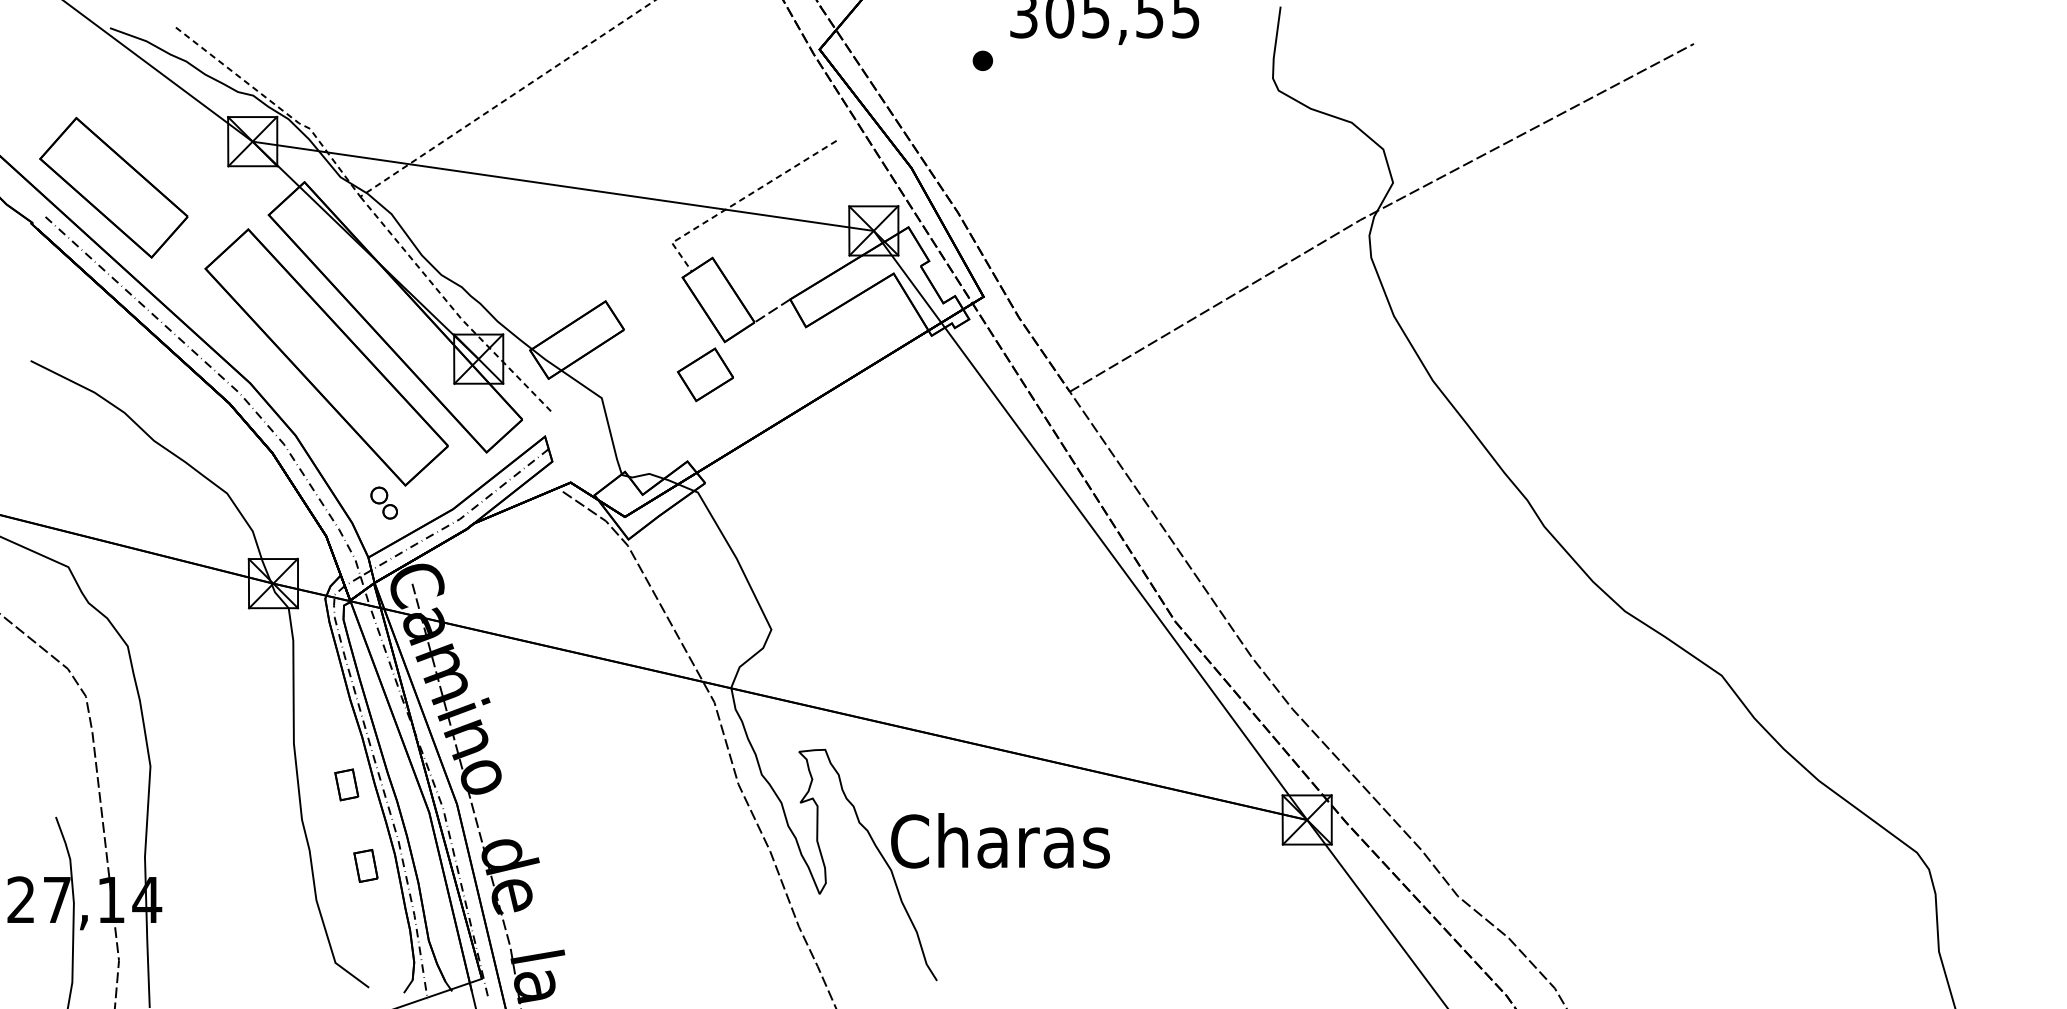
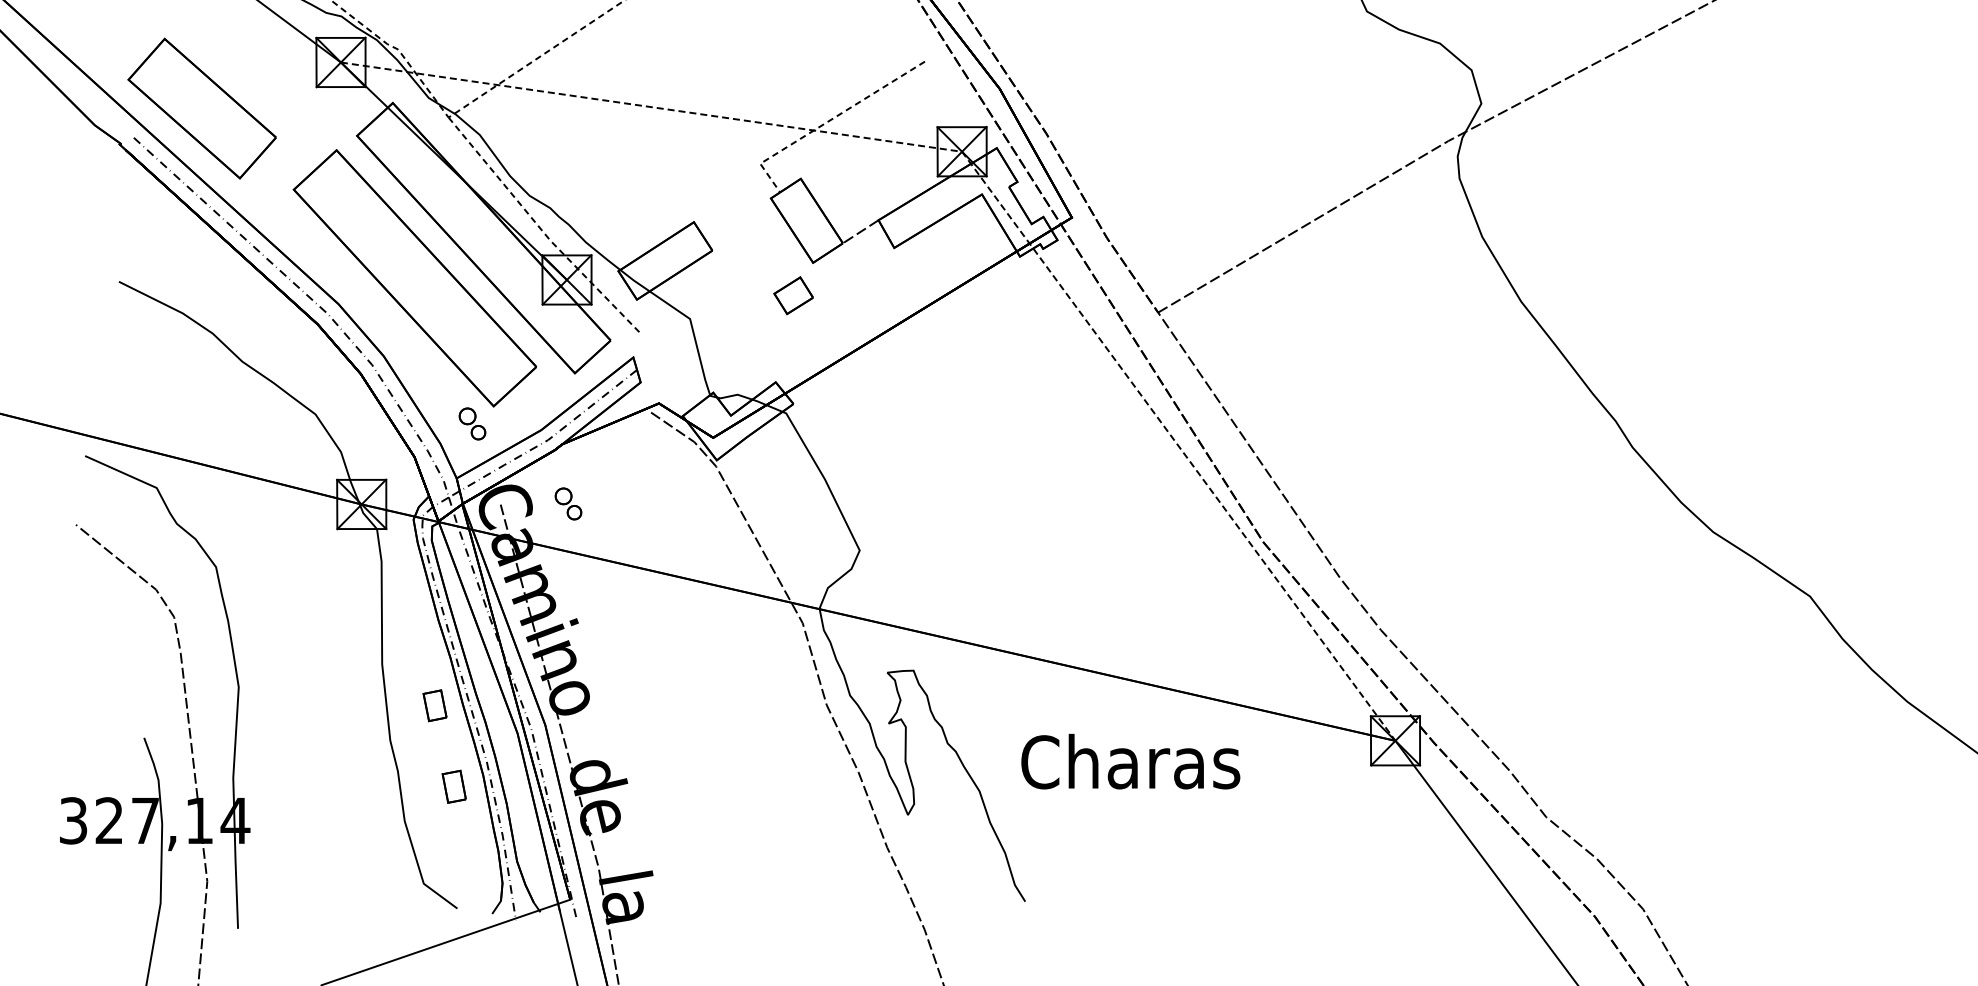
line: (904, 272) -> (992, 193), solid -> dashed
part: (704, 374) -> (792, 295), size x0.7
part: (479, 582) -> (567, 503), added
text: (1000, 840) -> (1130, 761), moved

